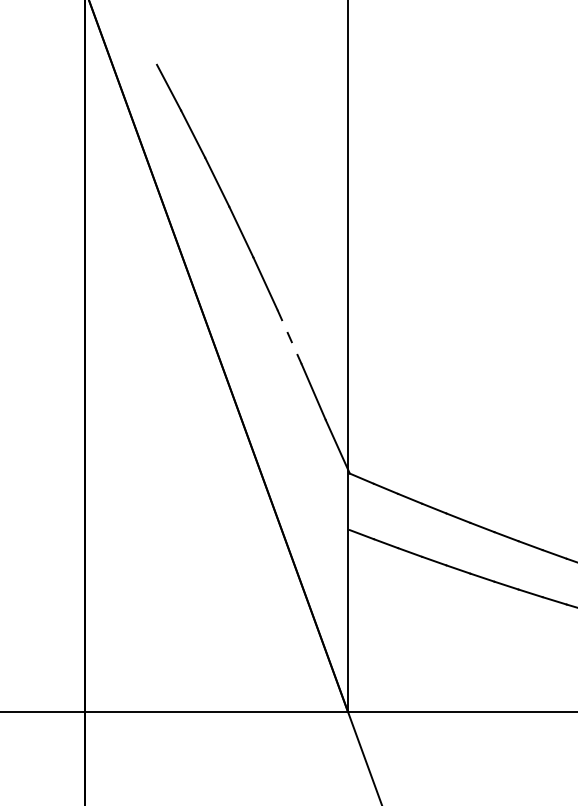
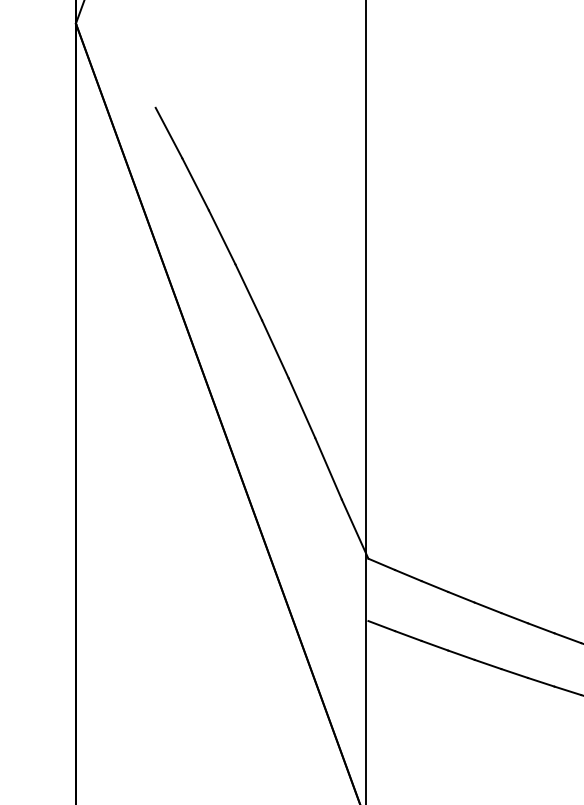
line: (289, 337) -> (301, 408), dashed -> solid

